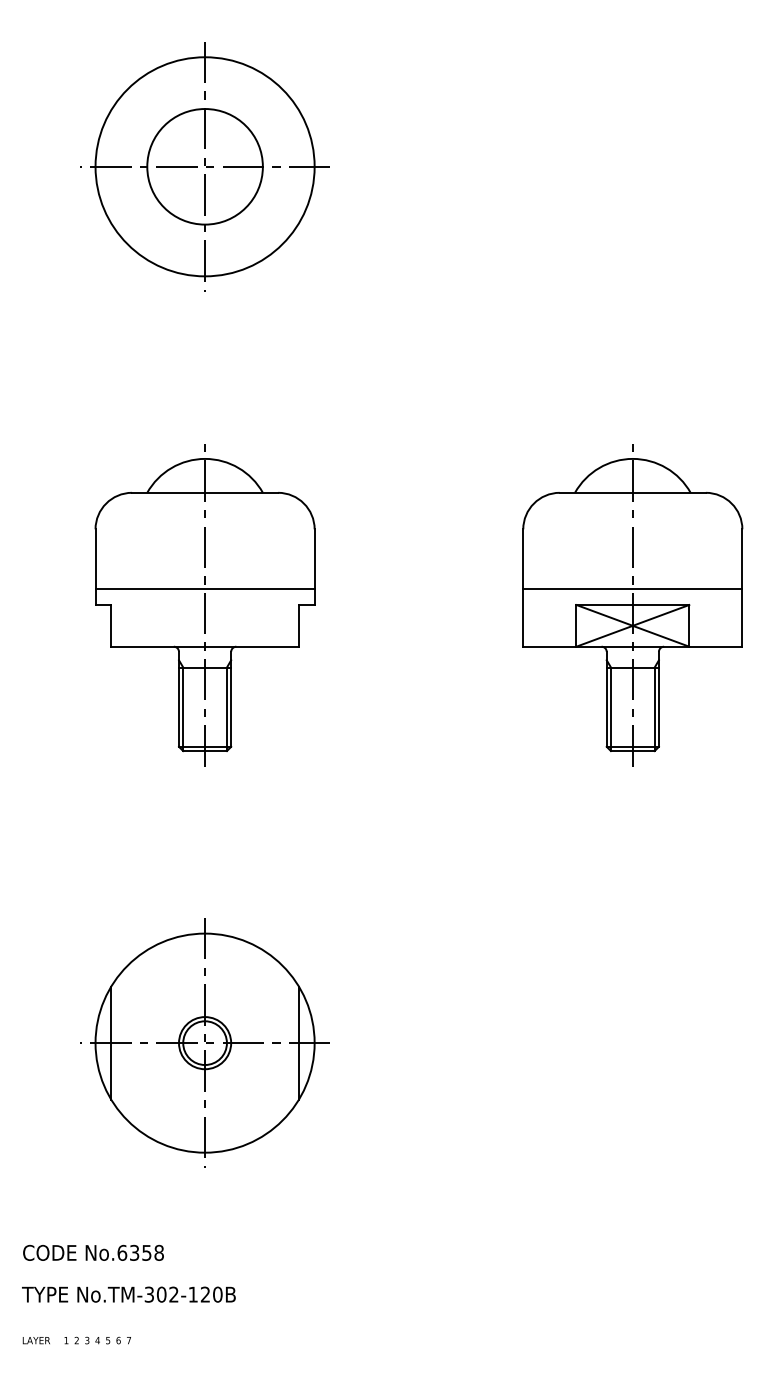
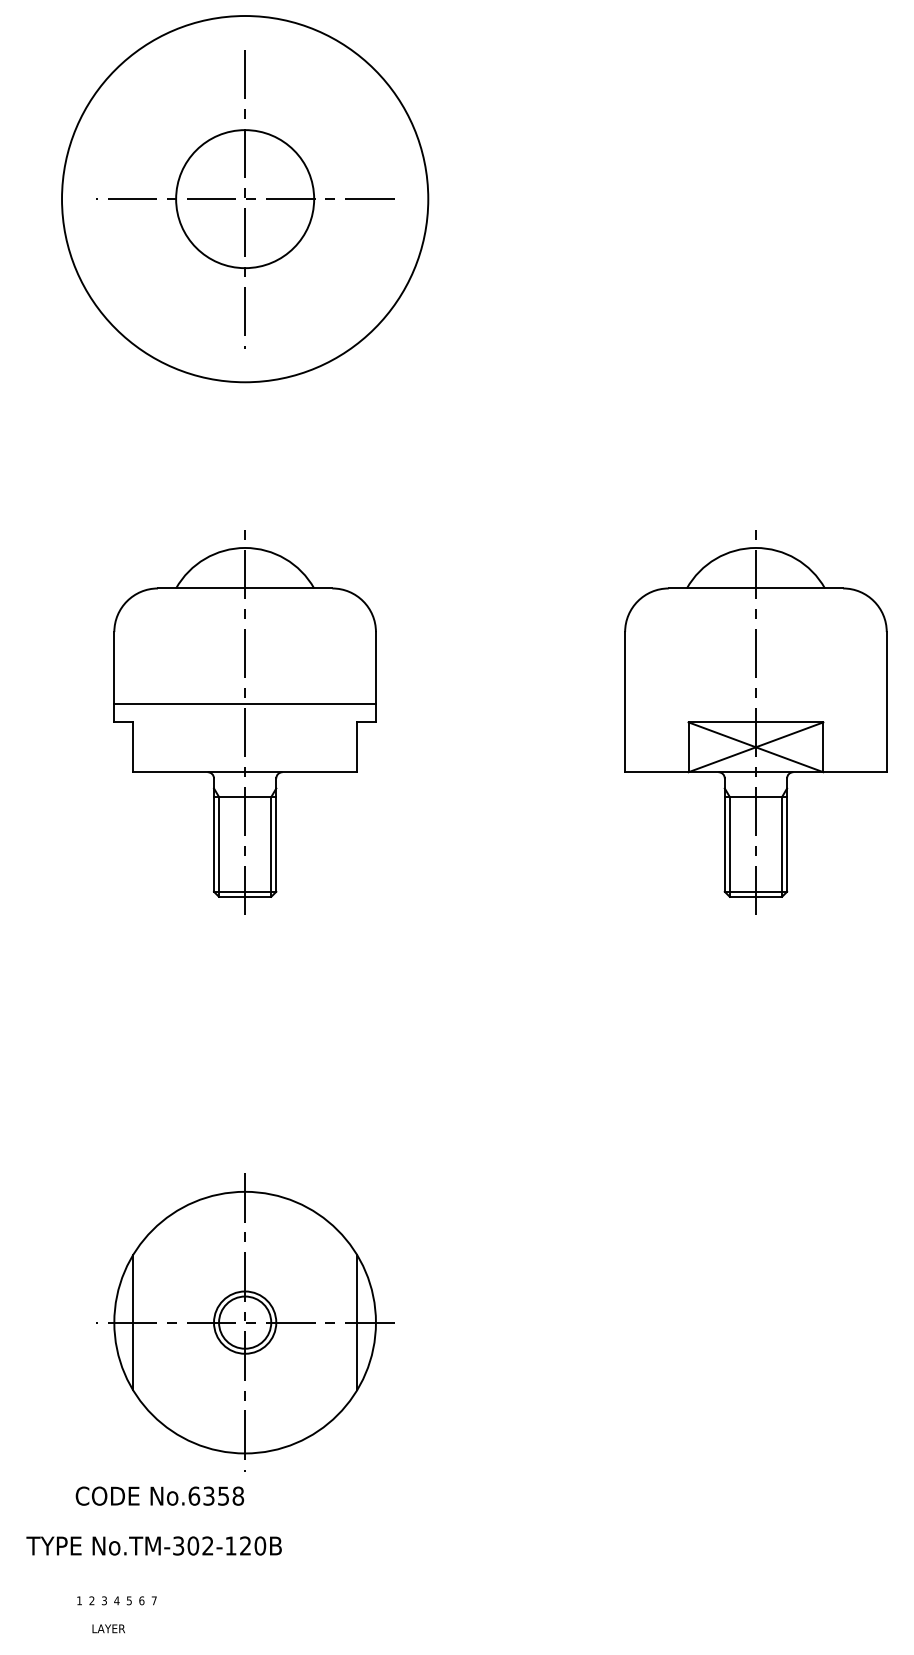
circle: (204, 166) -> (244, 198), size x1.4
line: (632, 589) -> (755, 703), removed
part: (205, 1043) -> (245, 1322), moved
text: (93, 1252) -> (159, 1495), moved
text: (36, 1340) -> (108, 1628), moved

